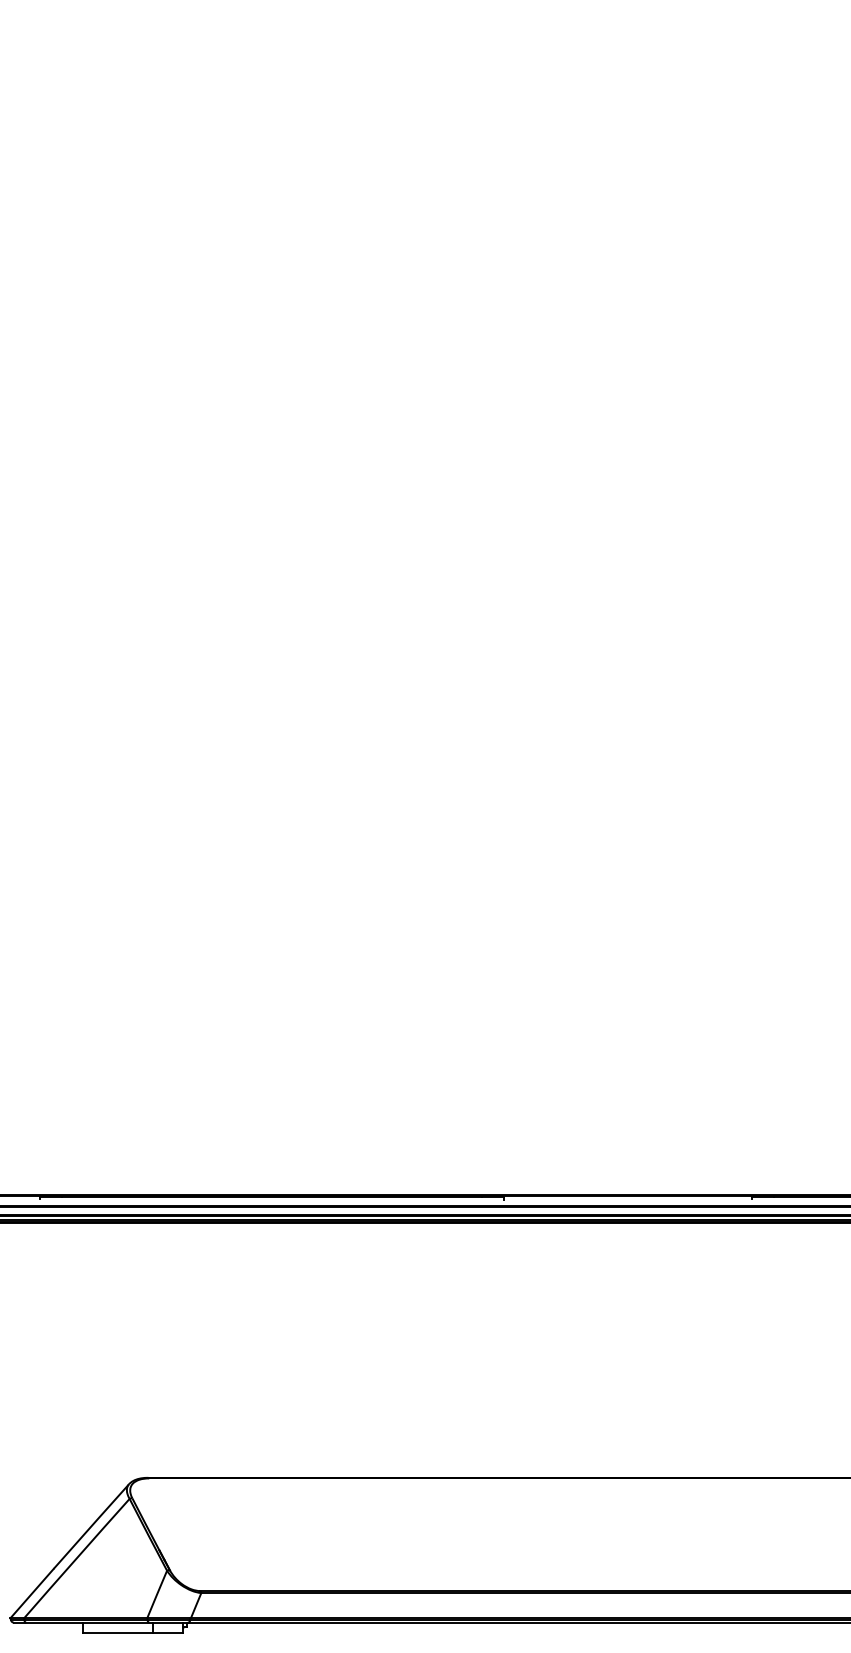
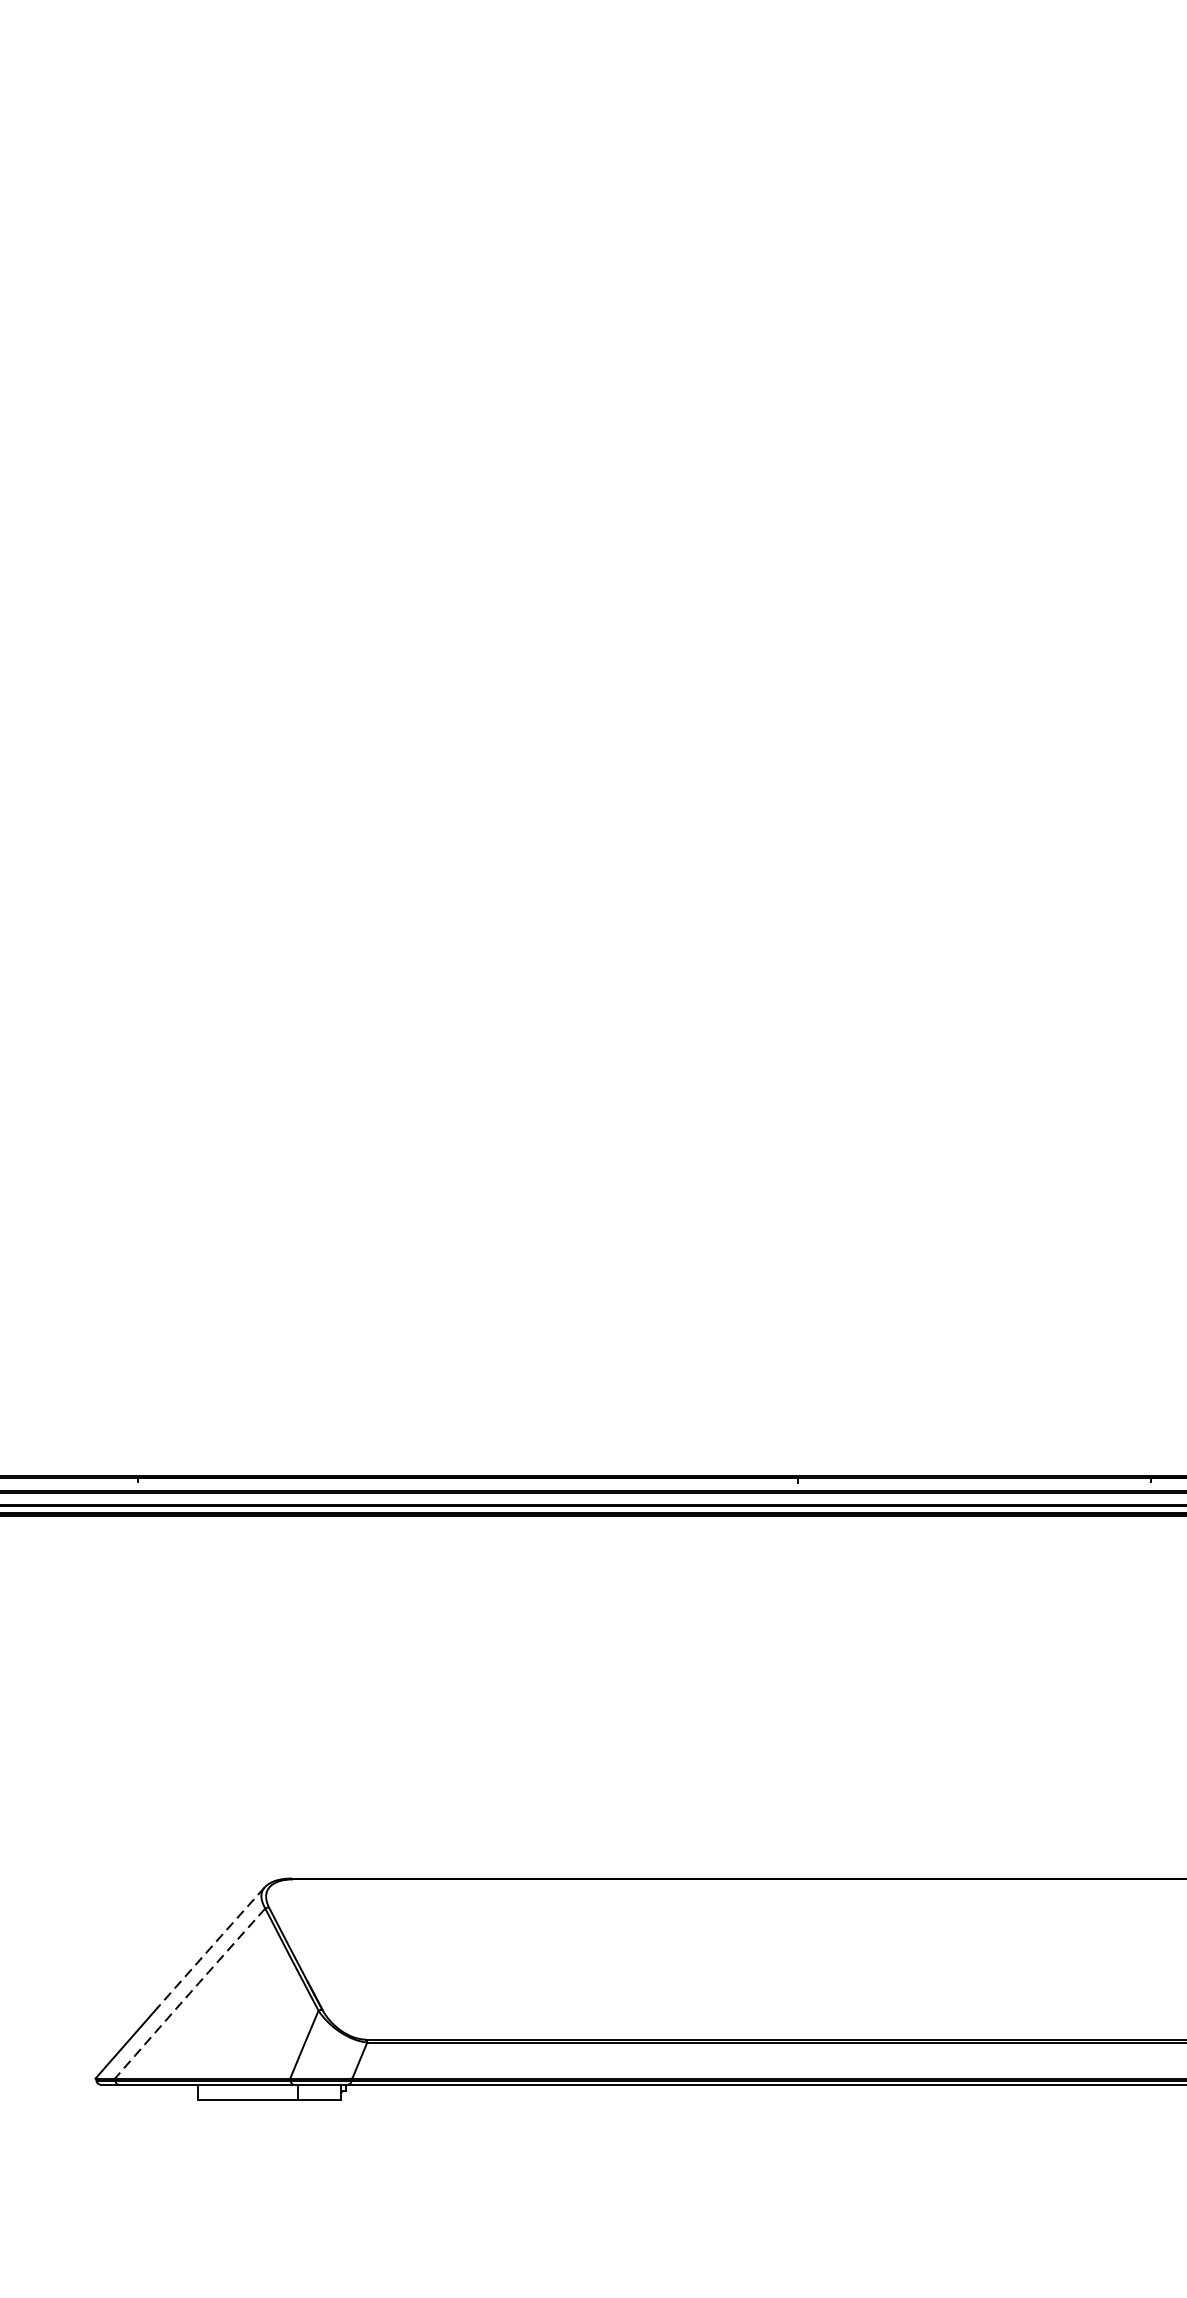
line: (91, 1526) -> (211, 1947), solid -> dashed
arc: (76, 1558) -> (189, 1993), solid -> dashed

